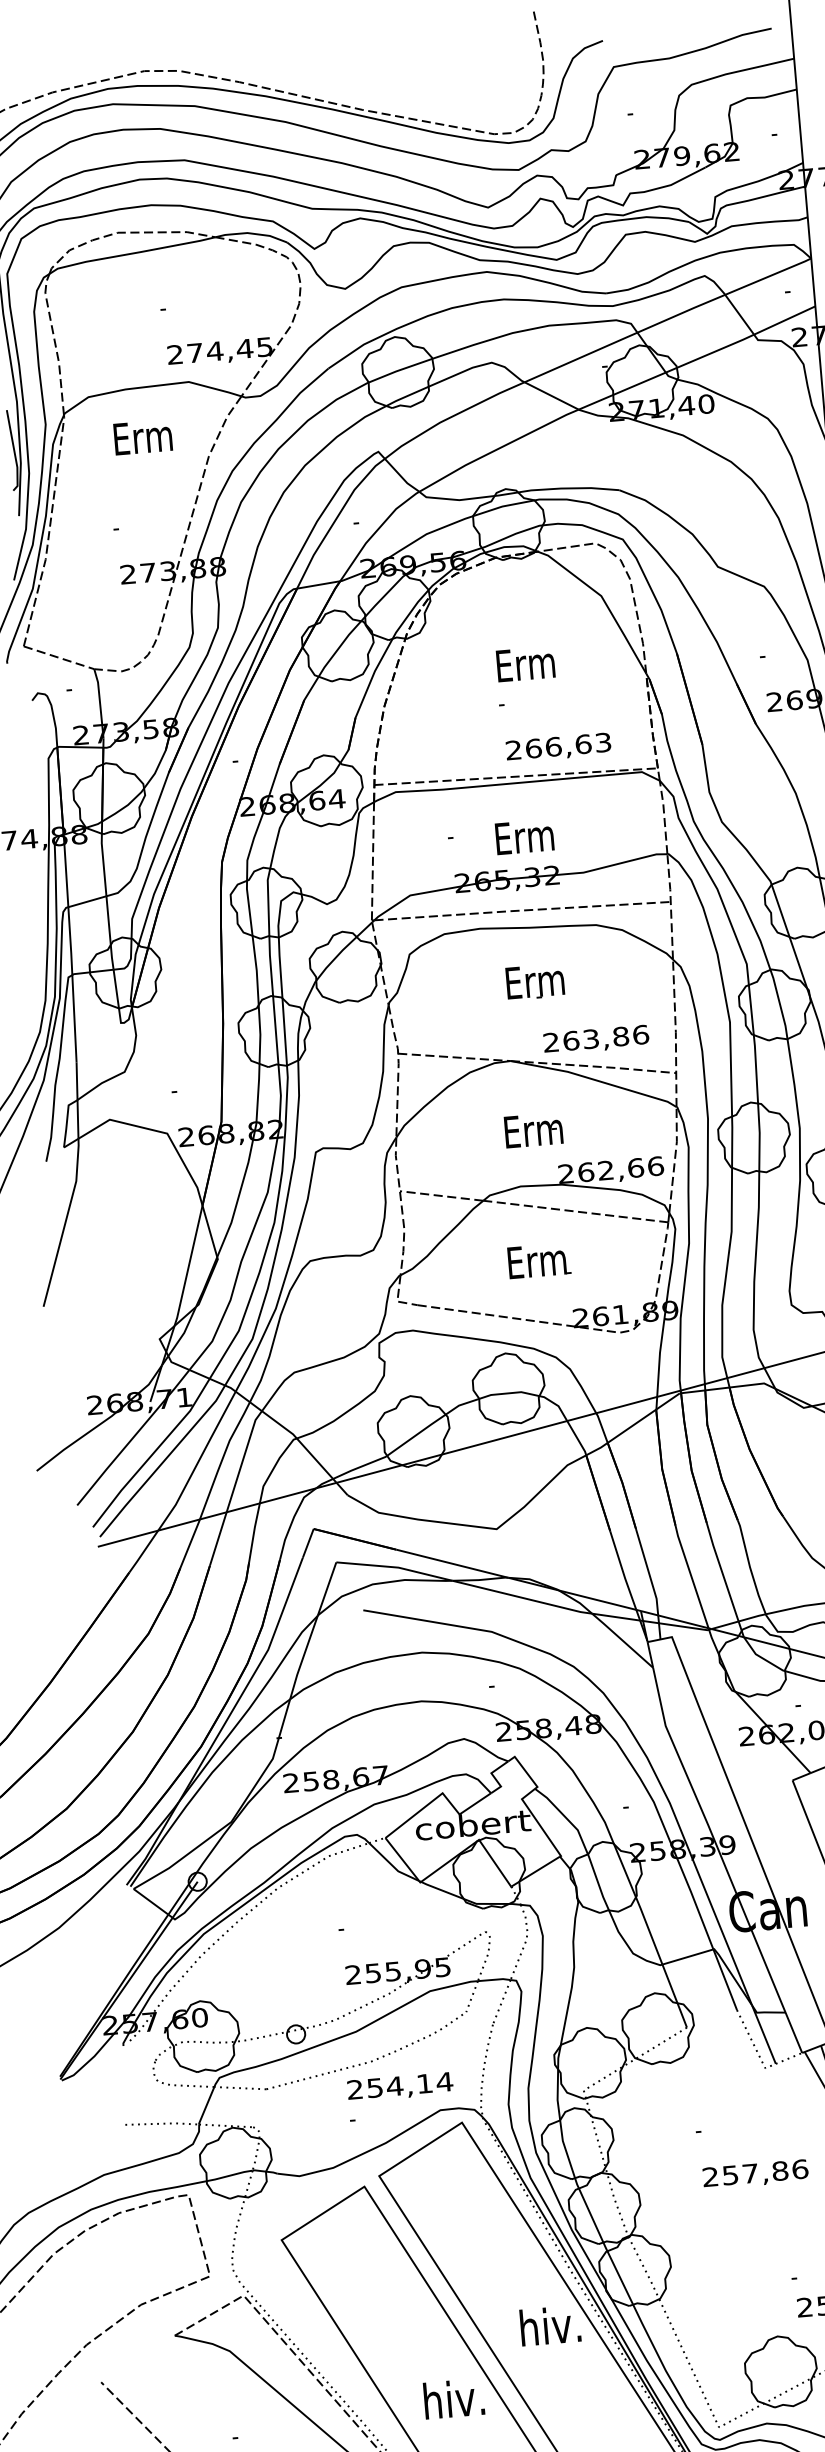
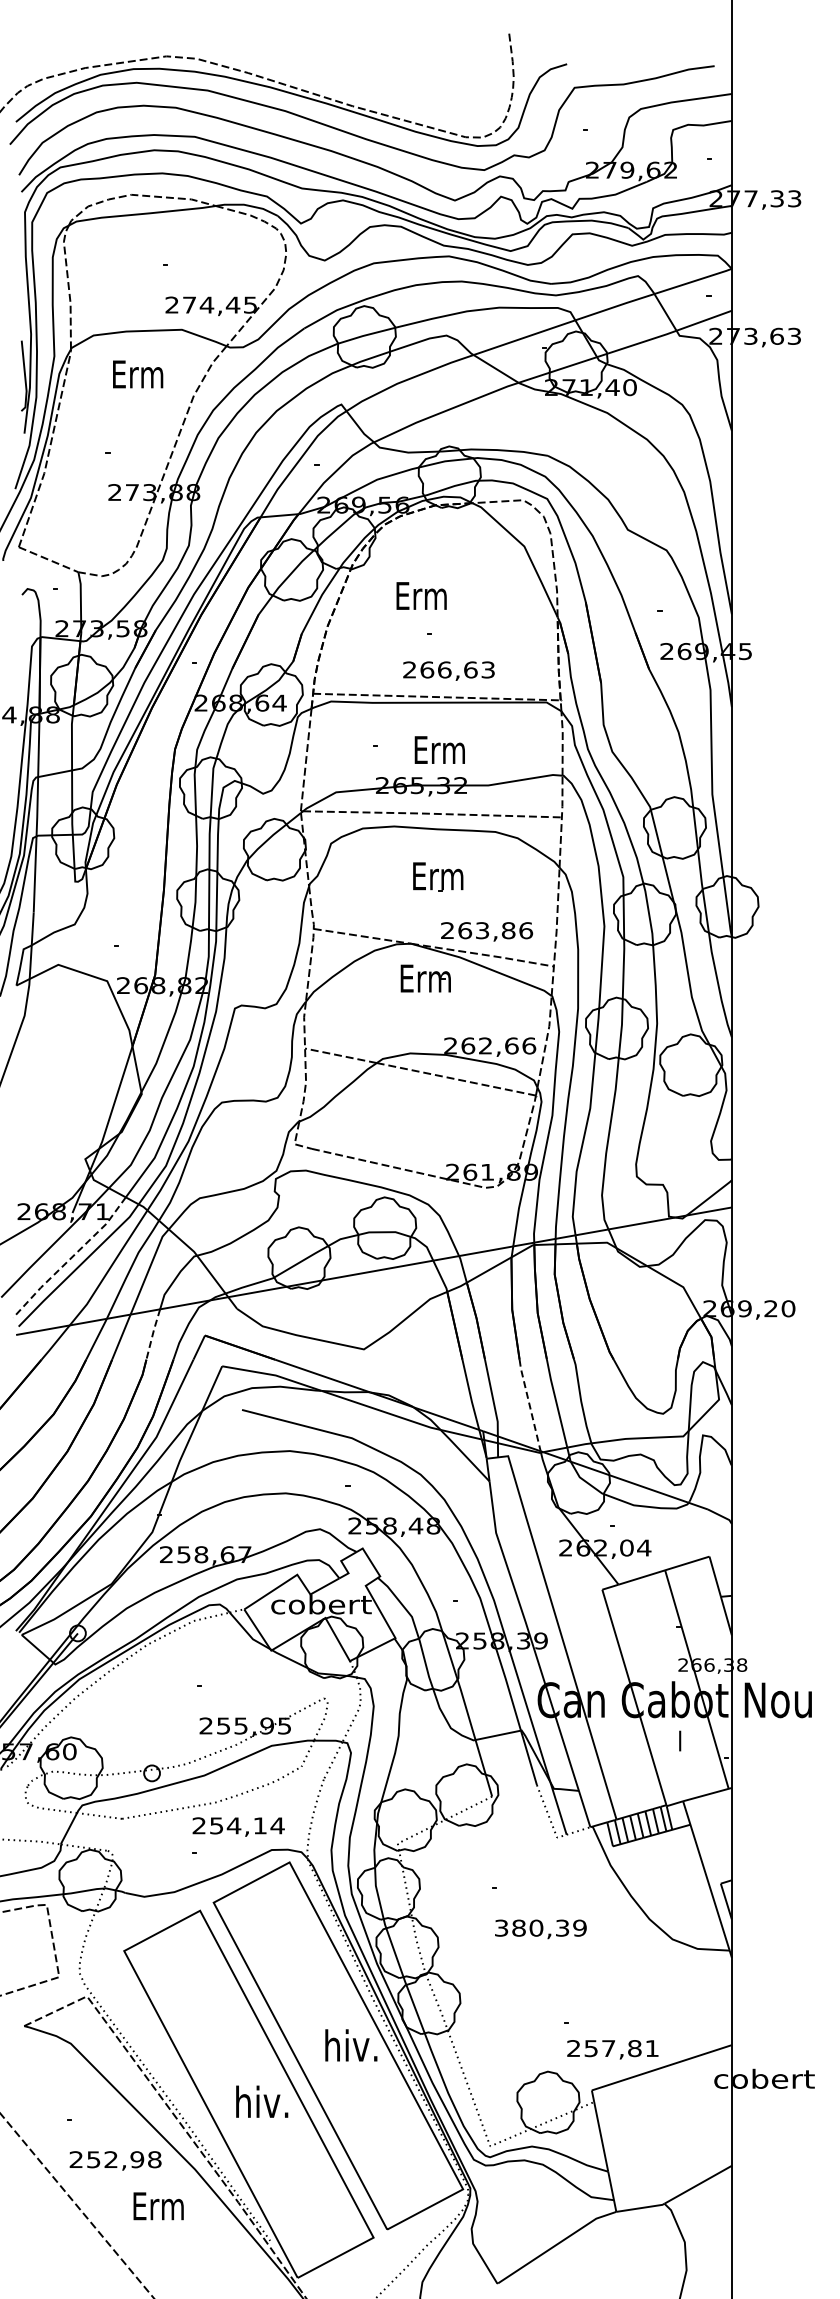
text: (525, 663) -> (421, 595), moved
text: (558, 747) -> (448, 670), moved
part: (533, 1130) -> (425, 978), moved
part: (538, 1260) -> (420, 1119), removed
line: (152, 1454) -> (70, 1258), solid -> dashed
line: (254, 1531) -> (153, 1333), solid -> dashed
line: (691, 1575) -> (529, 1404), solid -> dashed
text: (755, 2172) -> (540, 1927), 257,86 -> 380,39

